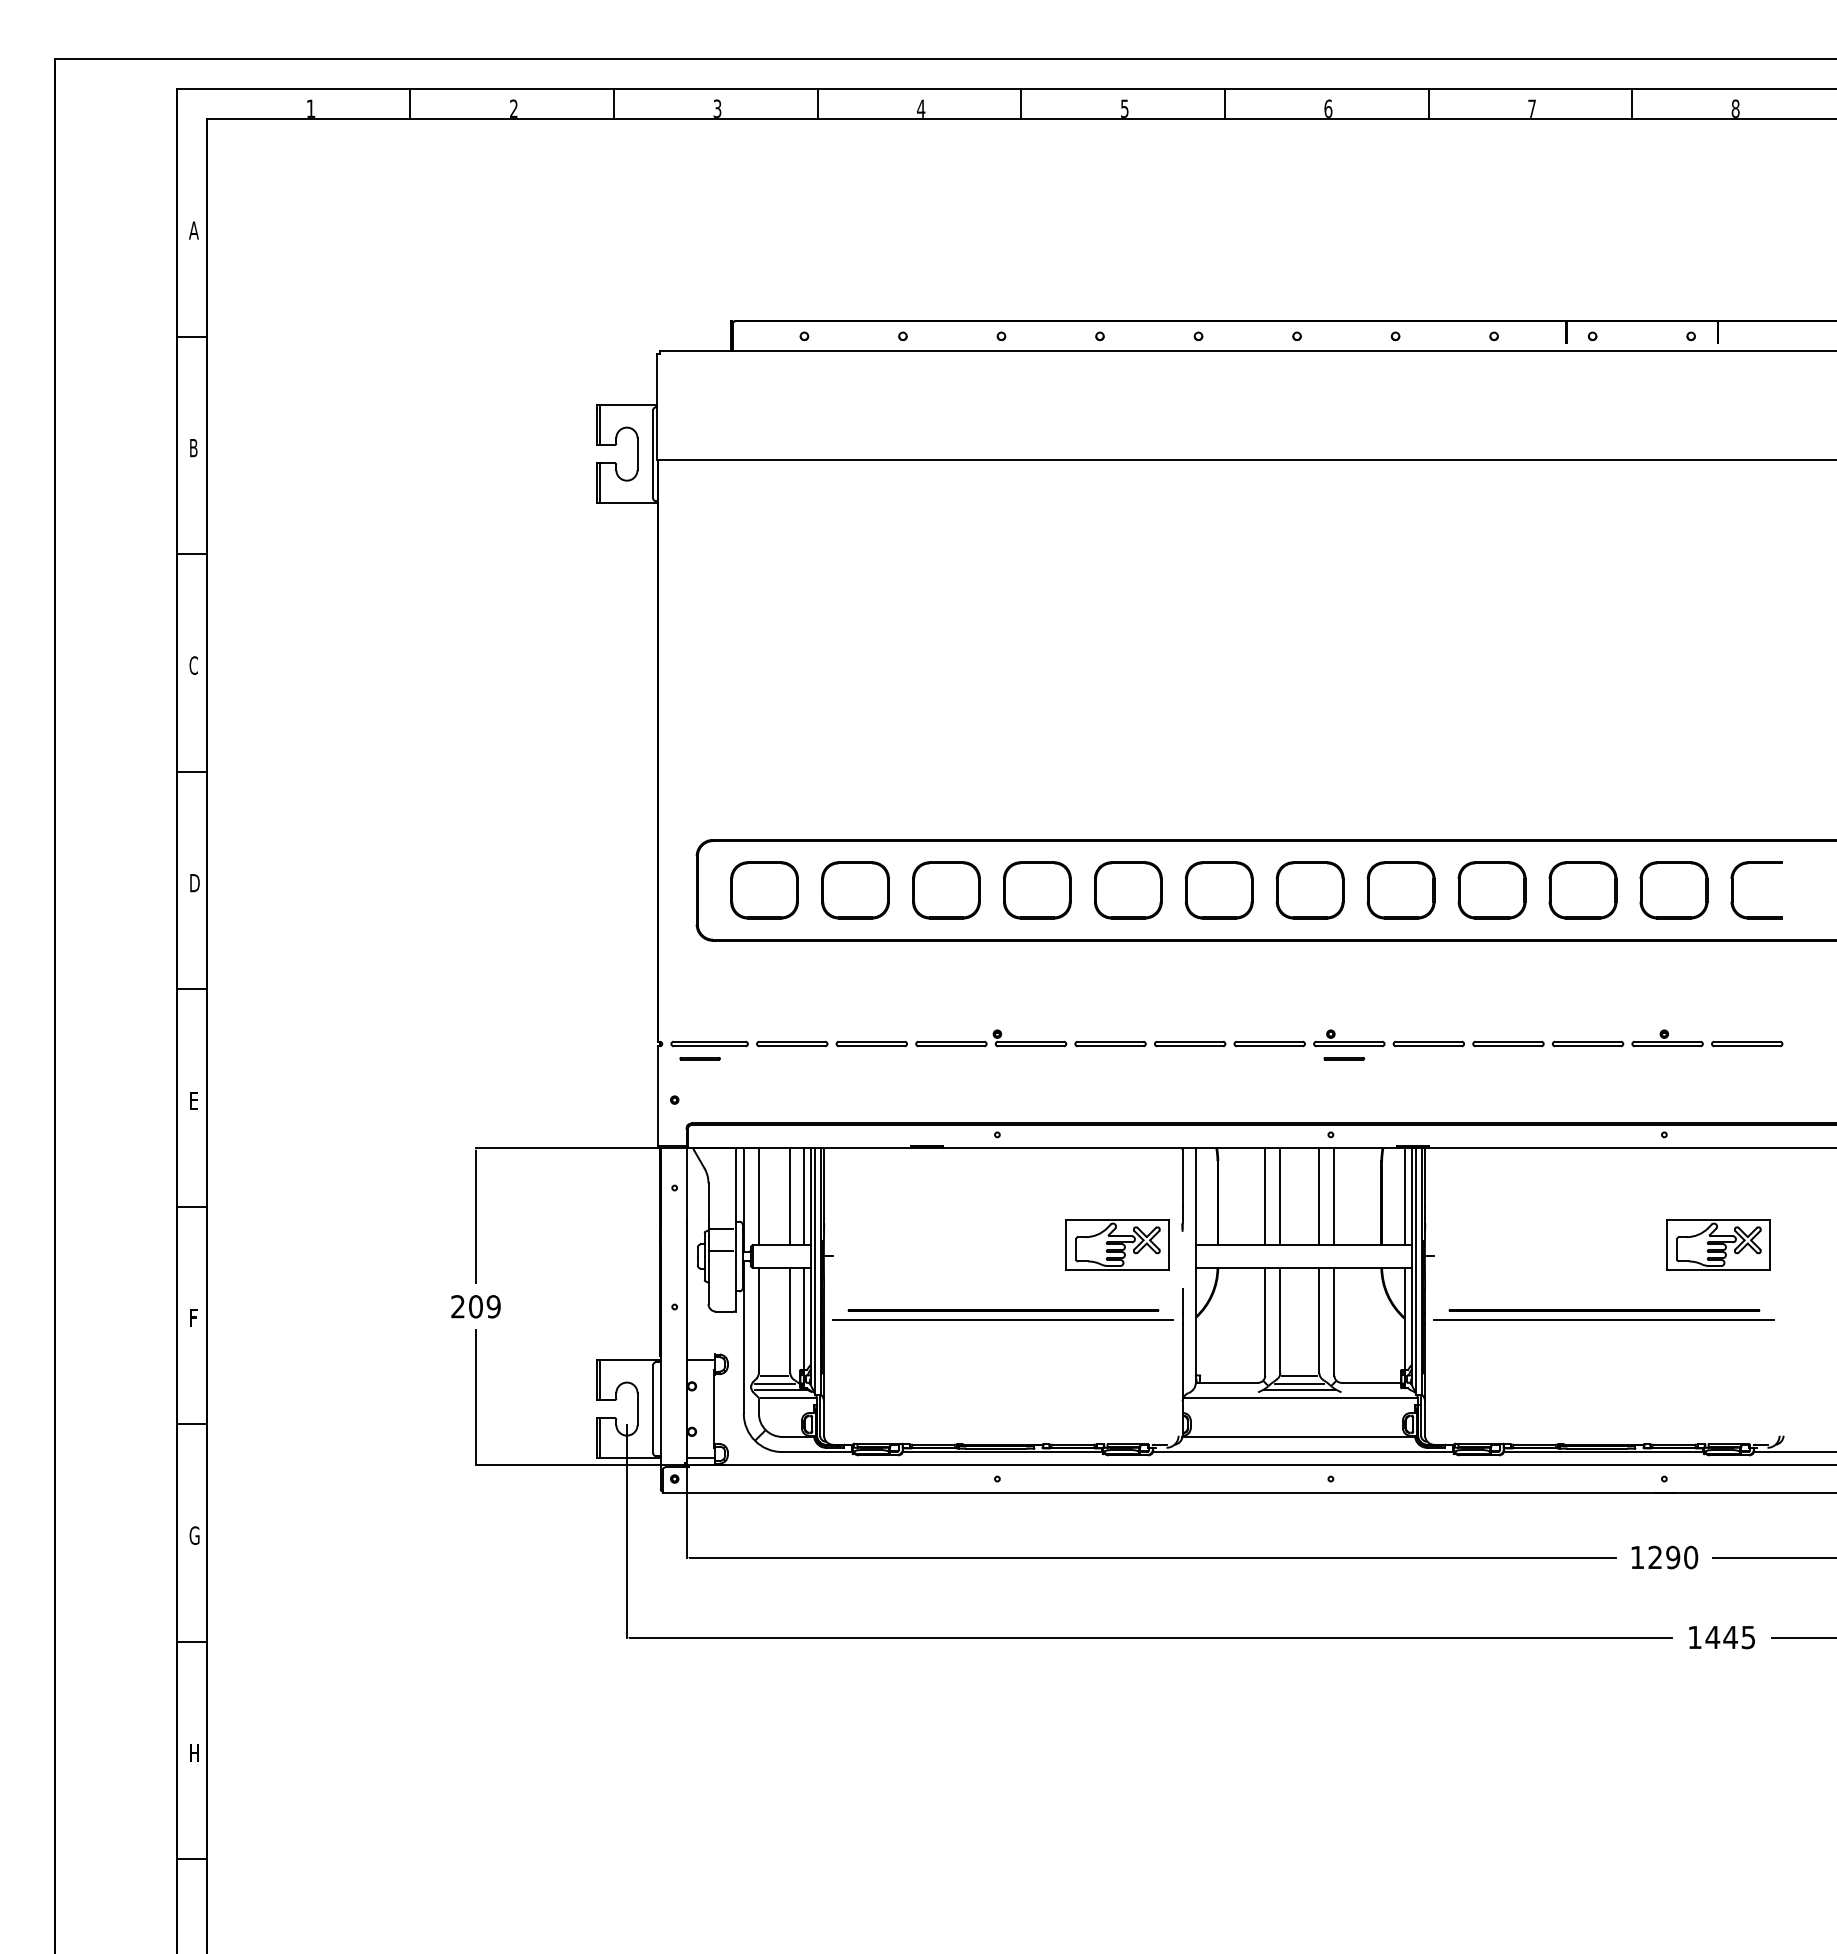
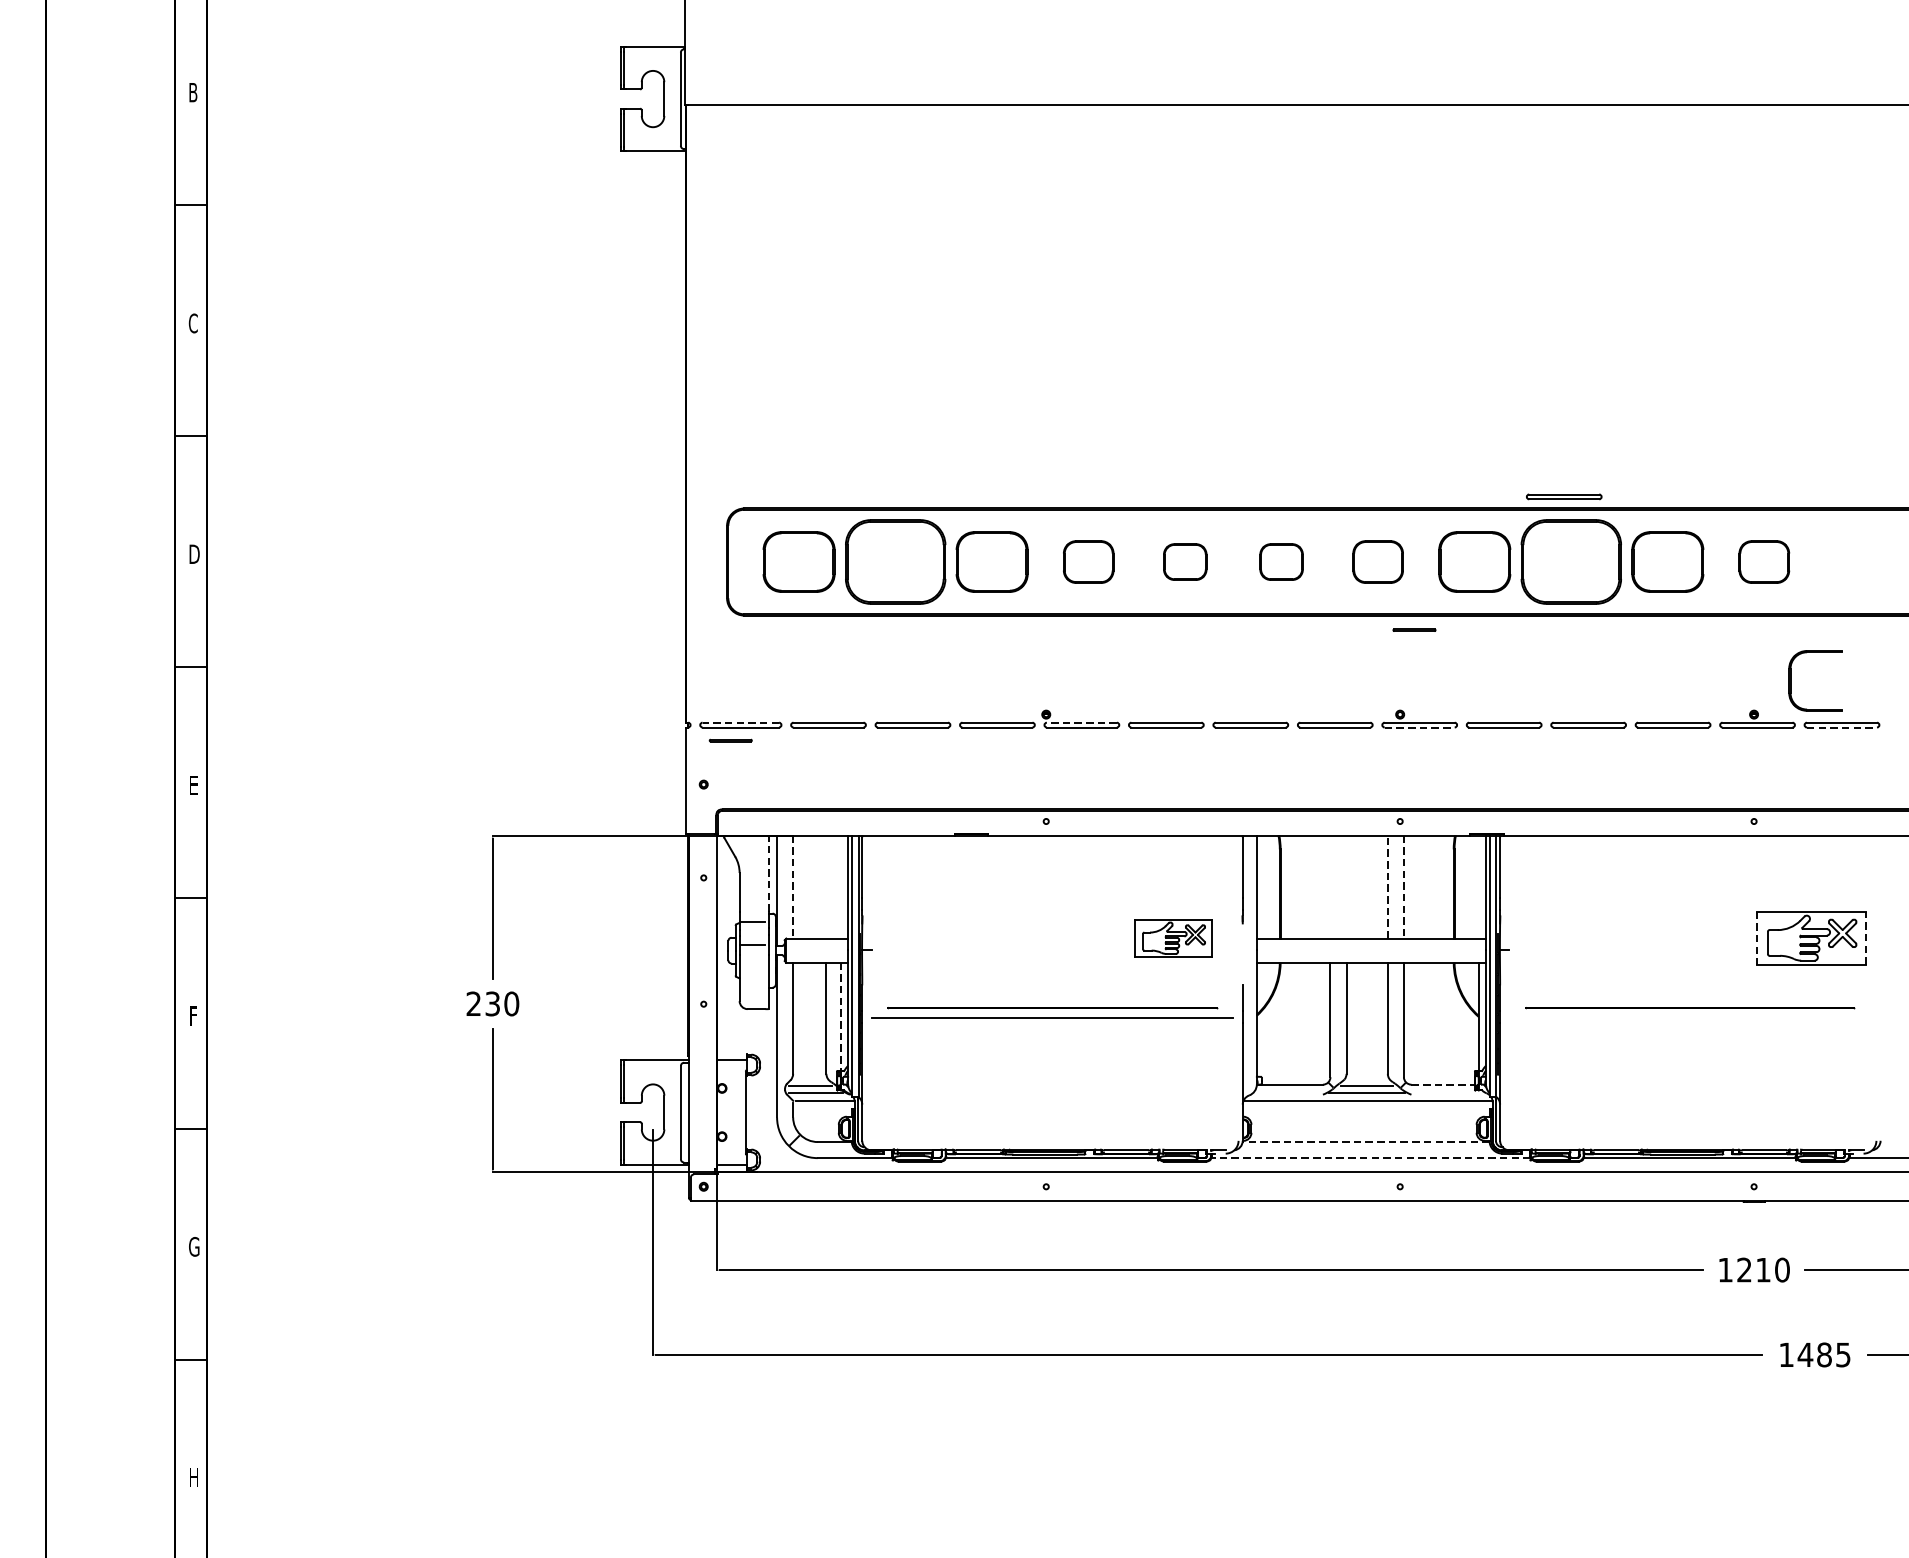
part: (1485, 829) -> (1564, 497), added
part: (855, 890) -> (895, 562), size x1.4
part: (1037, 890) -> (1088, 562), size x0.7
part: (1128, 890) -> (1185, 562), size x0.6
part: (1218, 890) -> (1280, 562), size x0.6
part: (1309, 890) -> (1377, 562), size x0.7
part: (1491, 890) -> (1570, 562), size x1.4
part: (1673, 890) -> (1763, 562), size x0.7
part: (1733, 890) -> (1791, 681), moved
line: (709, 1041) -> (740, 722), solid -> dashed
line: (1031, 1041) -> (1082, 722), solid -> dashed
line: (1349, 1046) -> (1419, 727), solid -> dashed
line: (1747, 1046) -> (1842, 727), solid -> dashed
line: (1344, 1058) -> (1414, 630), moved
line: (735, 1184) -> (768, 874), solid -> dashed
line: (758, 1196) -> (792, 886), solid -> dashed
line: (790, 1196) -> (826, 886), removed
line: (803, 1196) -> (840, 886), removed
line: (1265, 1196) -> (1330, 886), removed
line: (1280, 1196) -> (1346, 886), removed
line: (1319, 1196) -> (1388, 886), solid -> dashed
line: (1334, 1196) -> (1403, 886), solid -> dashed
line: (1404, 1196) -> (1478, 886), removed
part: (1117, 1244) -> (1173, 937), size x0.7
line: (1769, 1244) -> (1865, 937), solid -> dashed
line: (1666, 1245) -> (1756, 938), solid -> dashed
text: (484, 1306) -> (501, 1003), 209 -> 230
line: (803, 1319) -> (840, 1017), solid -> dashed
line: (1604, 1320) -> (1690, 1018), removed
line: (774, 1376) -> (809, 1077), removed
line: (1299, 1376) -> (1366, 1077), removed
line: (1371, 1382) -> (1443, 1084), solid -> dashed
line: (1298, 1436) -> (1365, 1141), solid -> dashed
line: (1302, 1452) -> (1370, 1158), solid -> dashed
text: (1673, 1557) -> (1763, 1270), 1290 -> 1210
text: (1730, 1637) -> (1824, 1354), 1445 -> 1485

